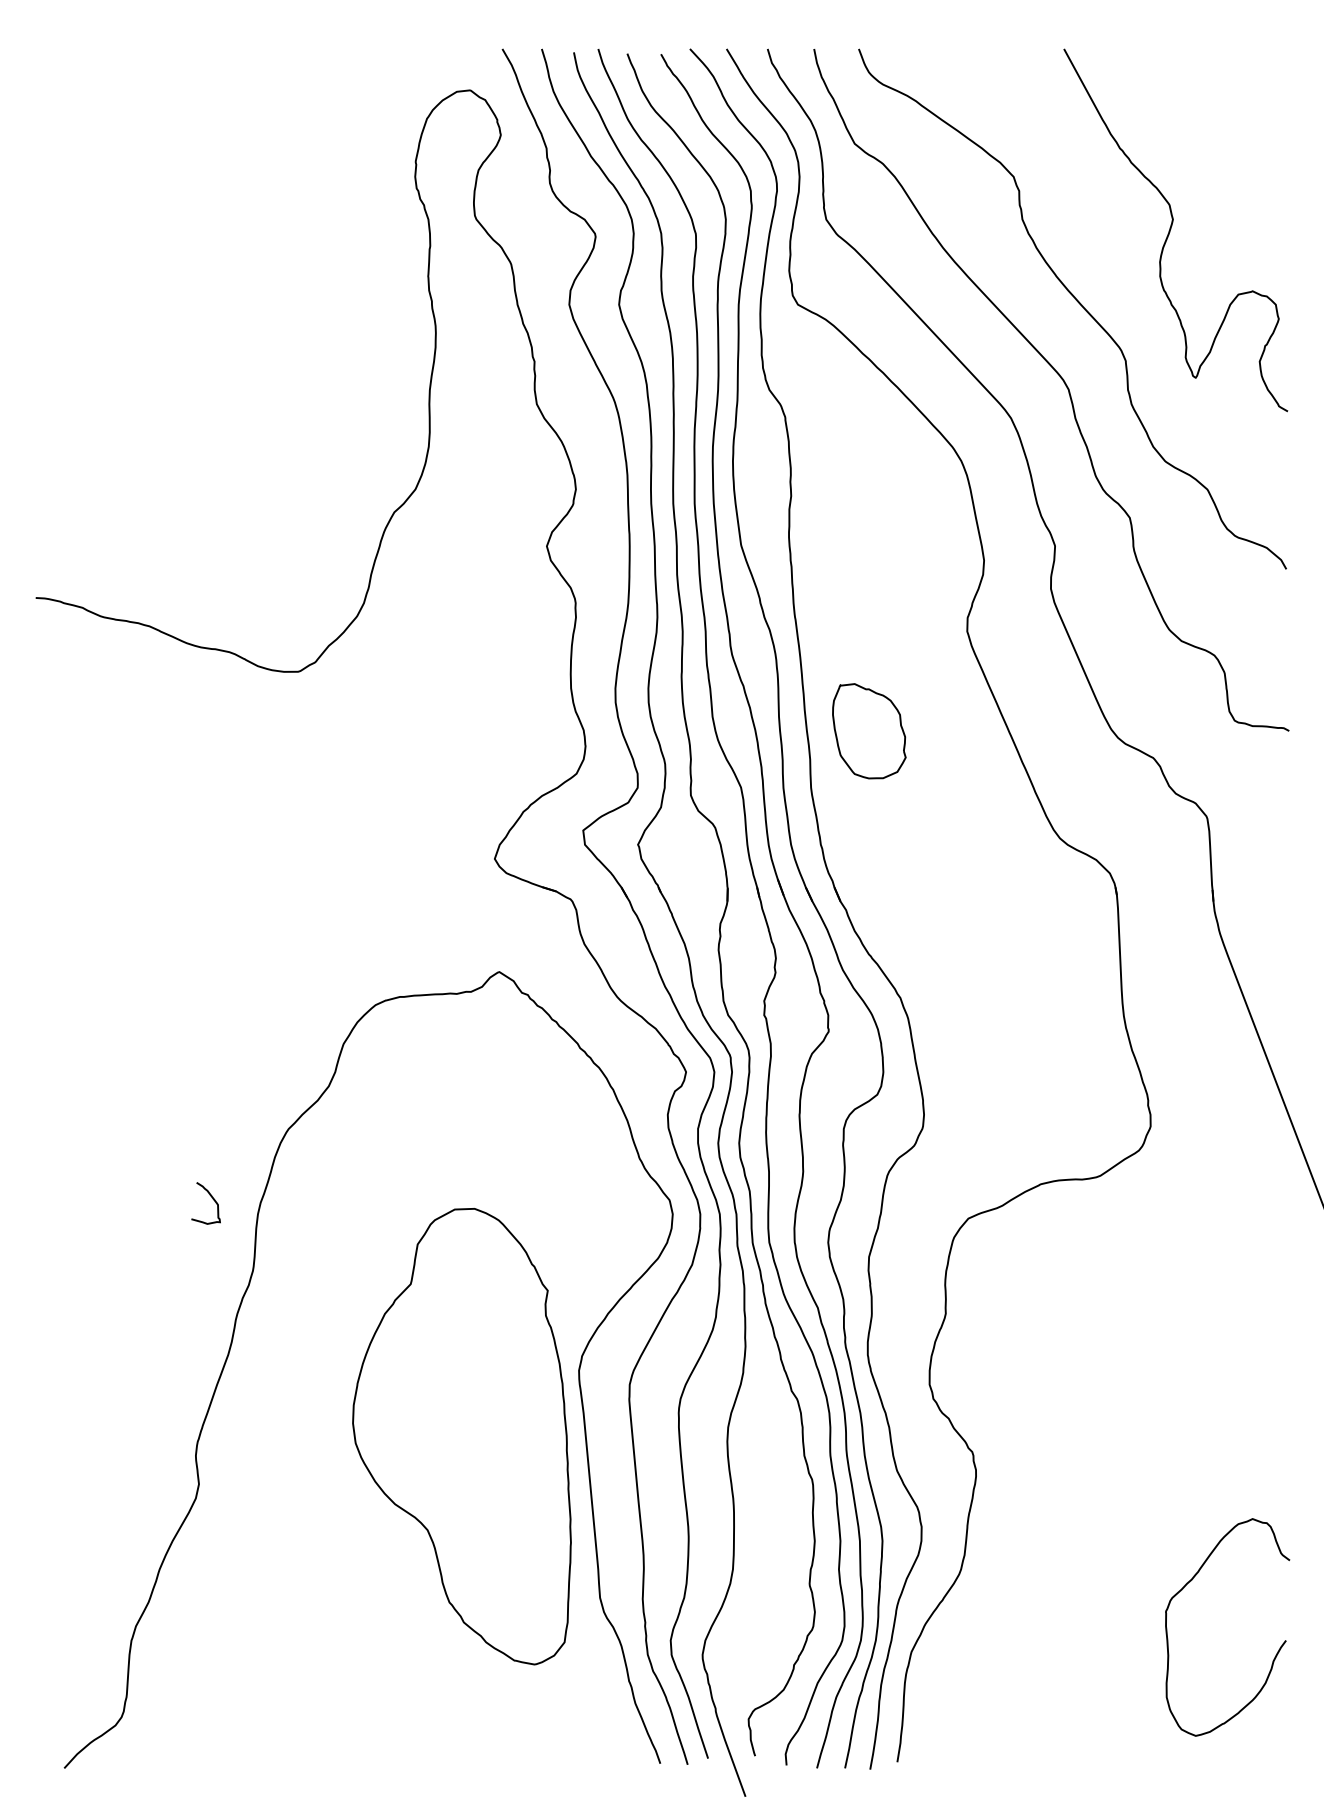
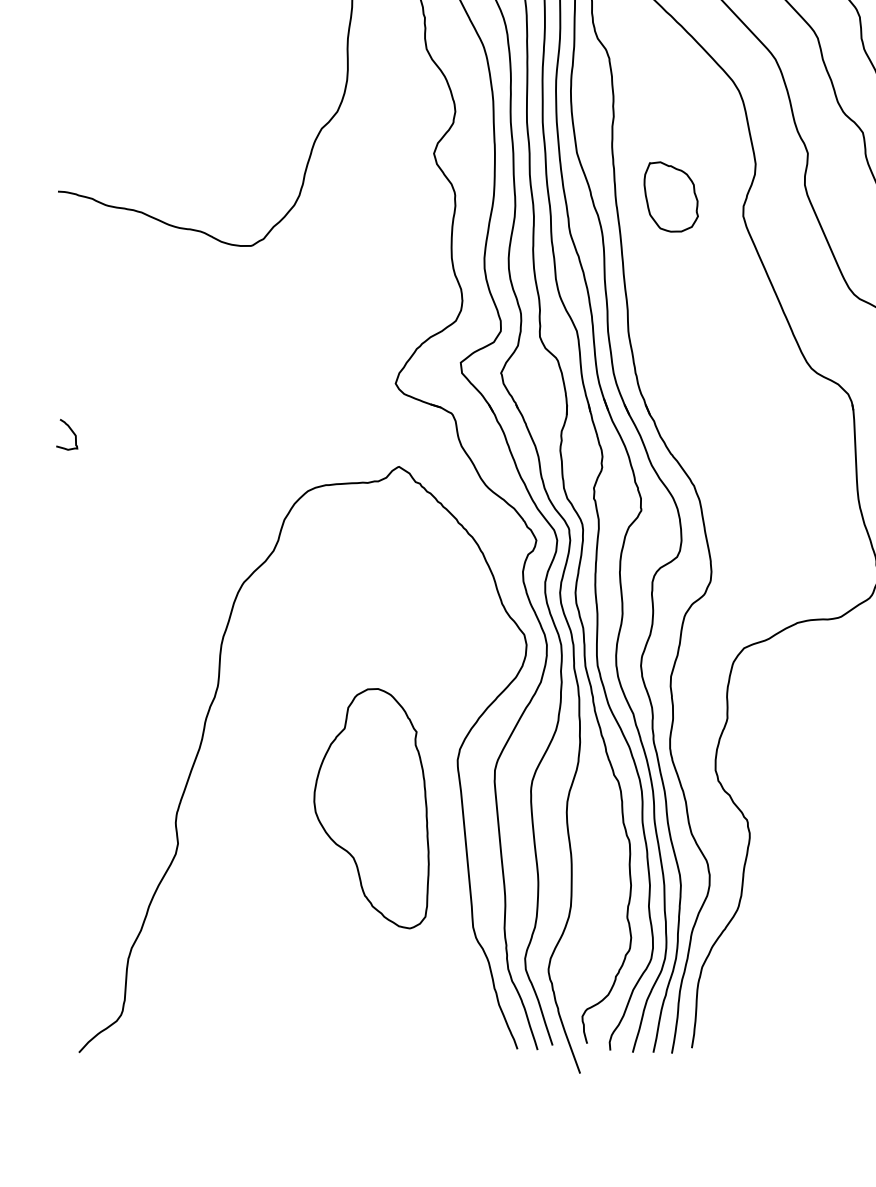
part: (869, 731) -> (671, 197), moved
curve: (212, 1199) -> (71, 431), moved
part: (461, 1436) -> (371, 808), size x0.71

